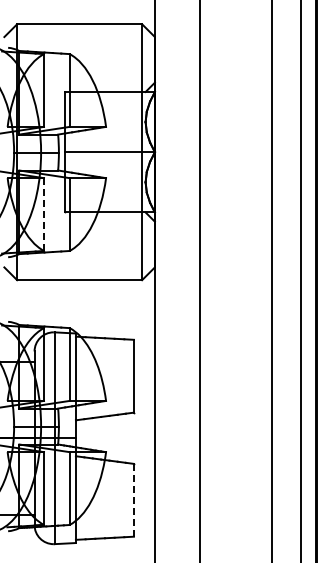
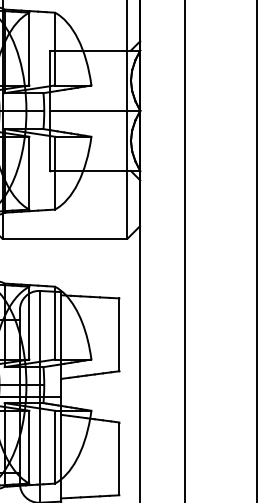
line: (44, 215) -> (29, 174), dashed -> solid
line: (134, 500) -> (119, 459), dashed -> solid

